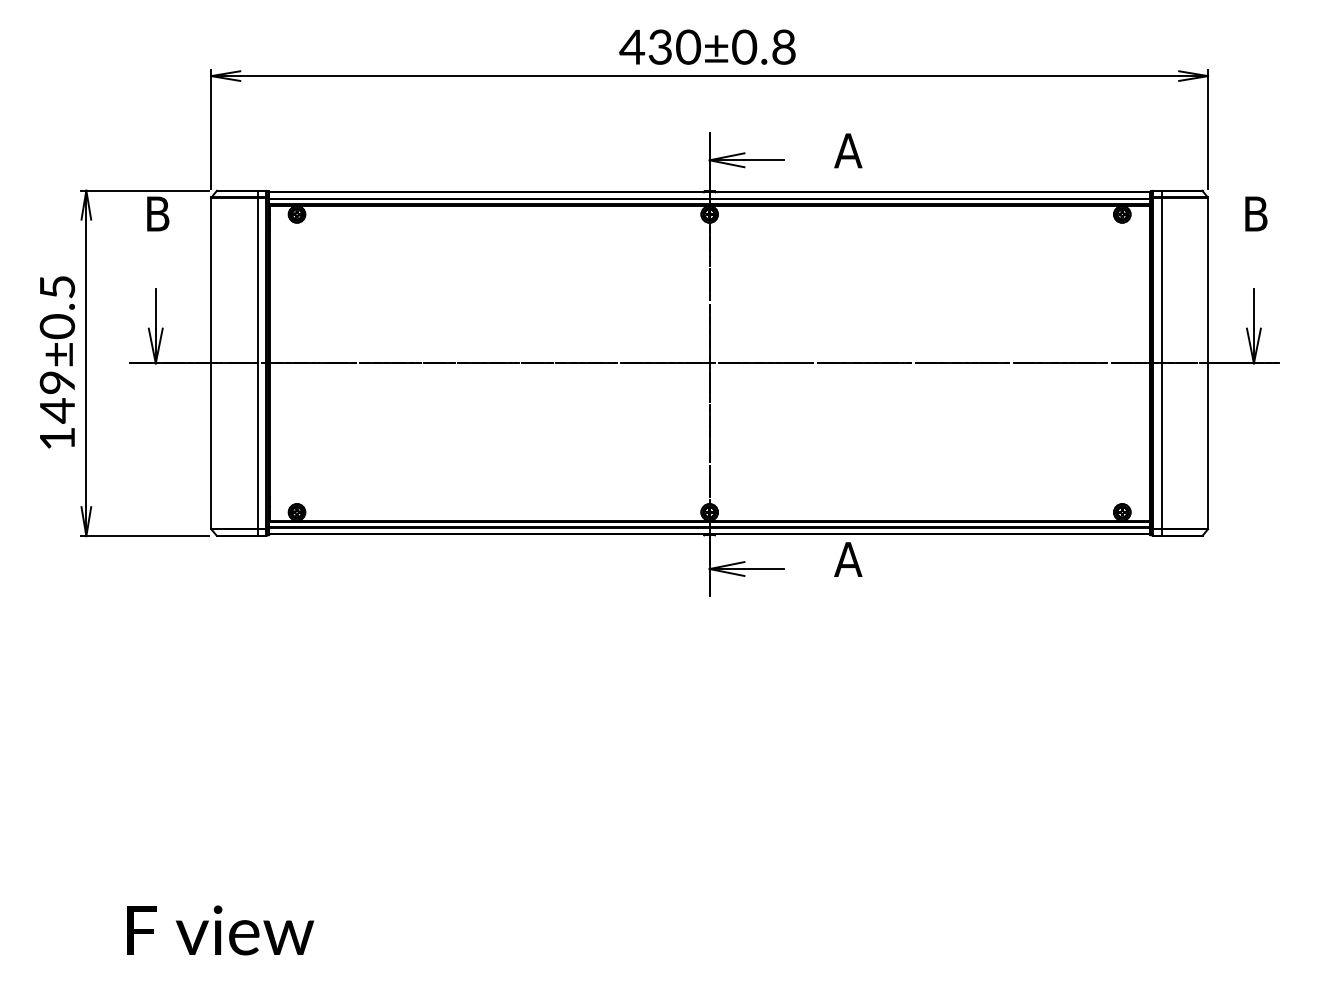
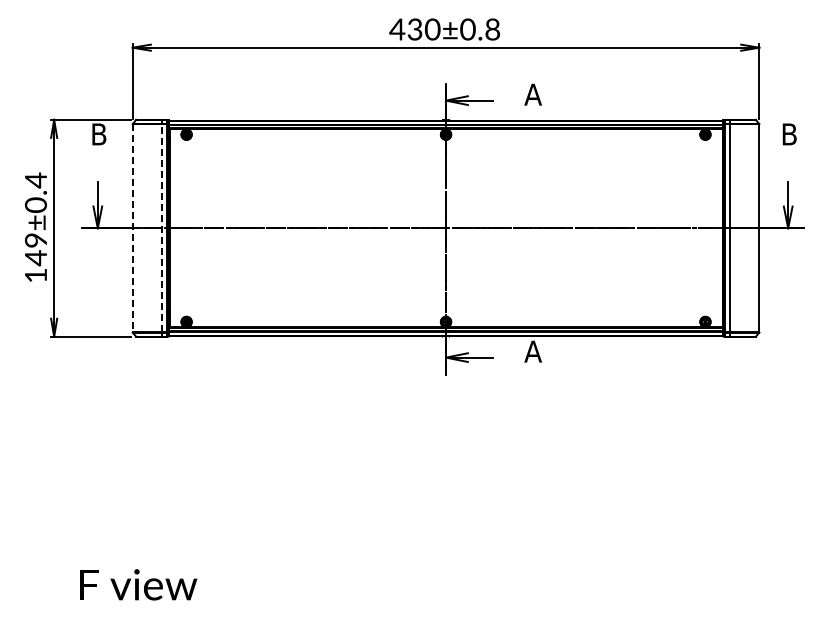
text: (58, 287) -> (36, 180), 149±0.5 -> 149±0.4
line: (257, 362) -> (161, 227), solid -> dashed
line: (210, 363) -> (132, 228), solid -> dashed

